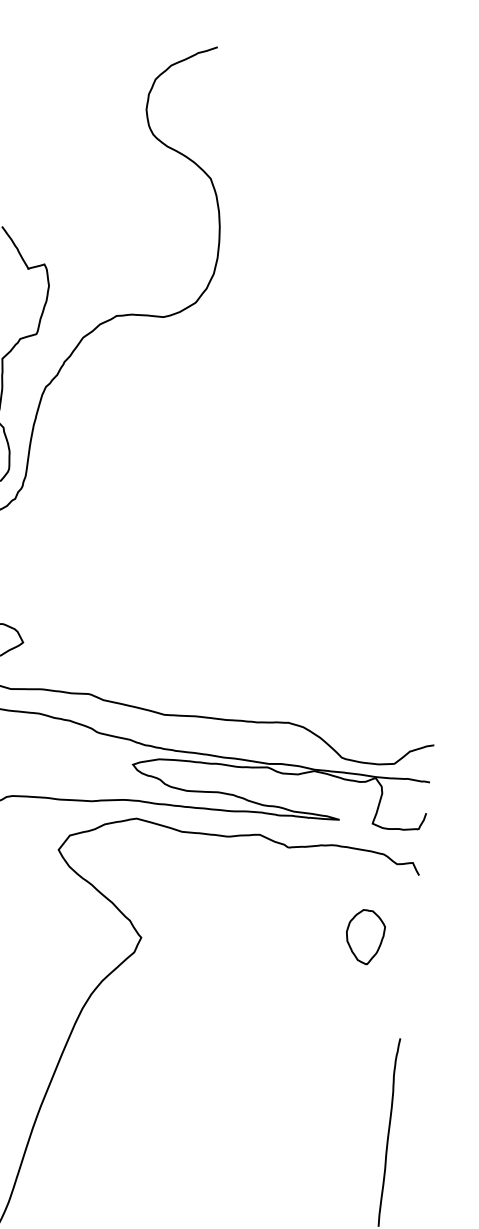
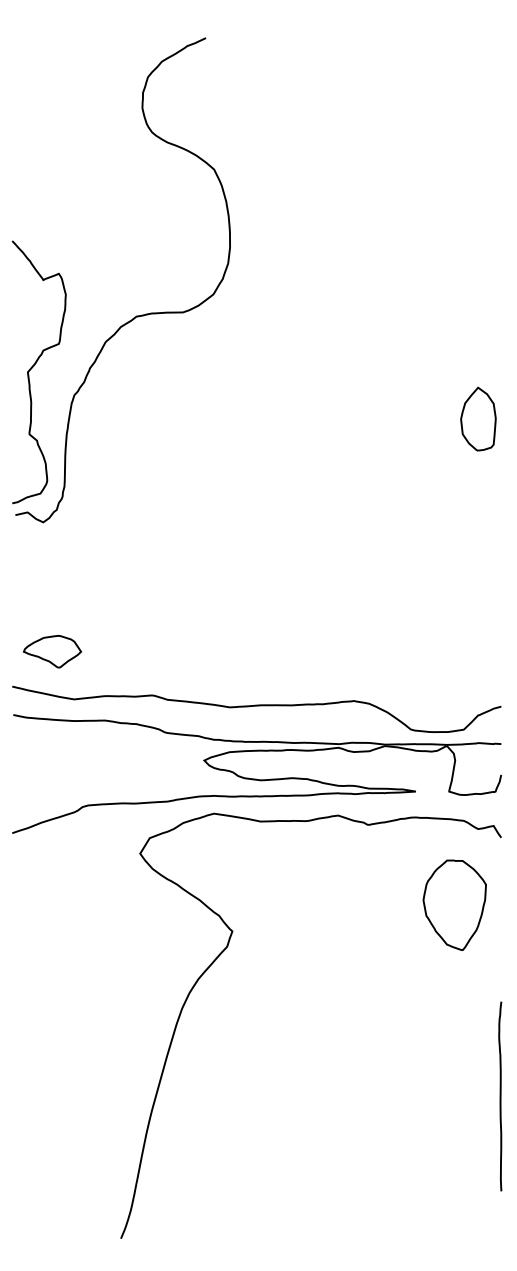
part: (444, 456) -> (478, 418), added
part: (365, 936) -> (454, 904), size x1.67

